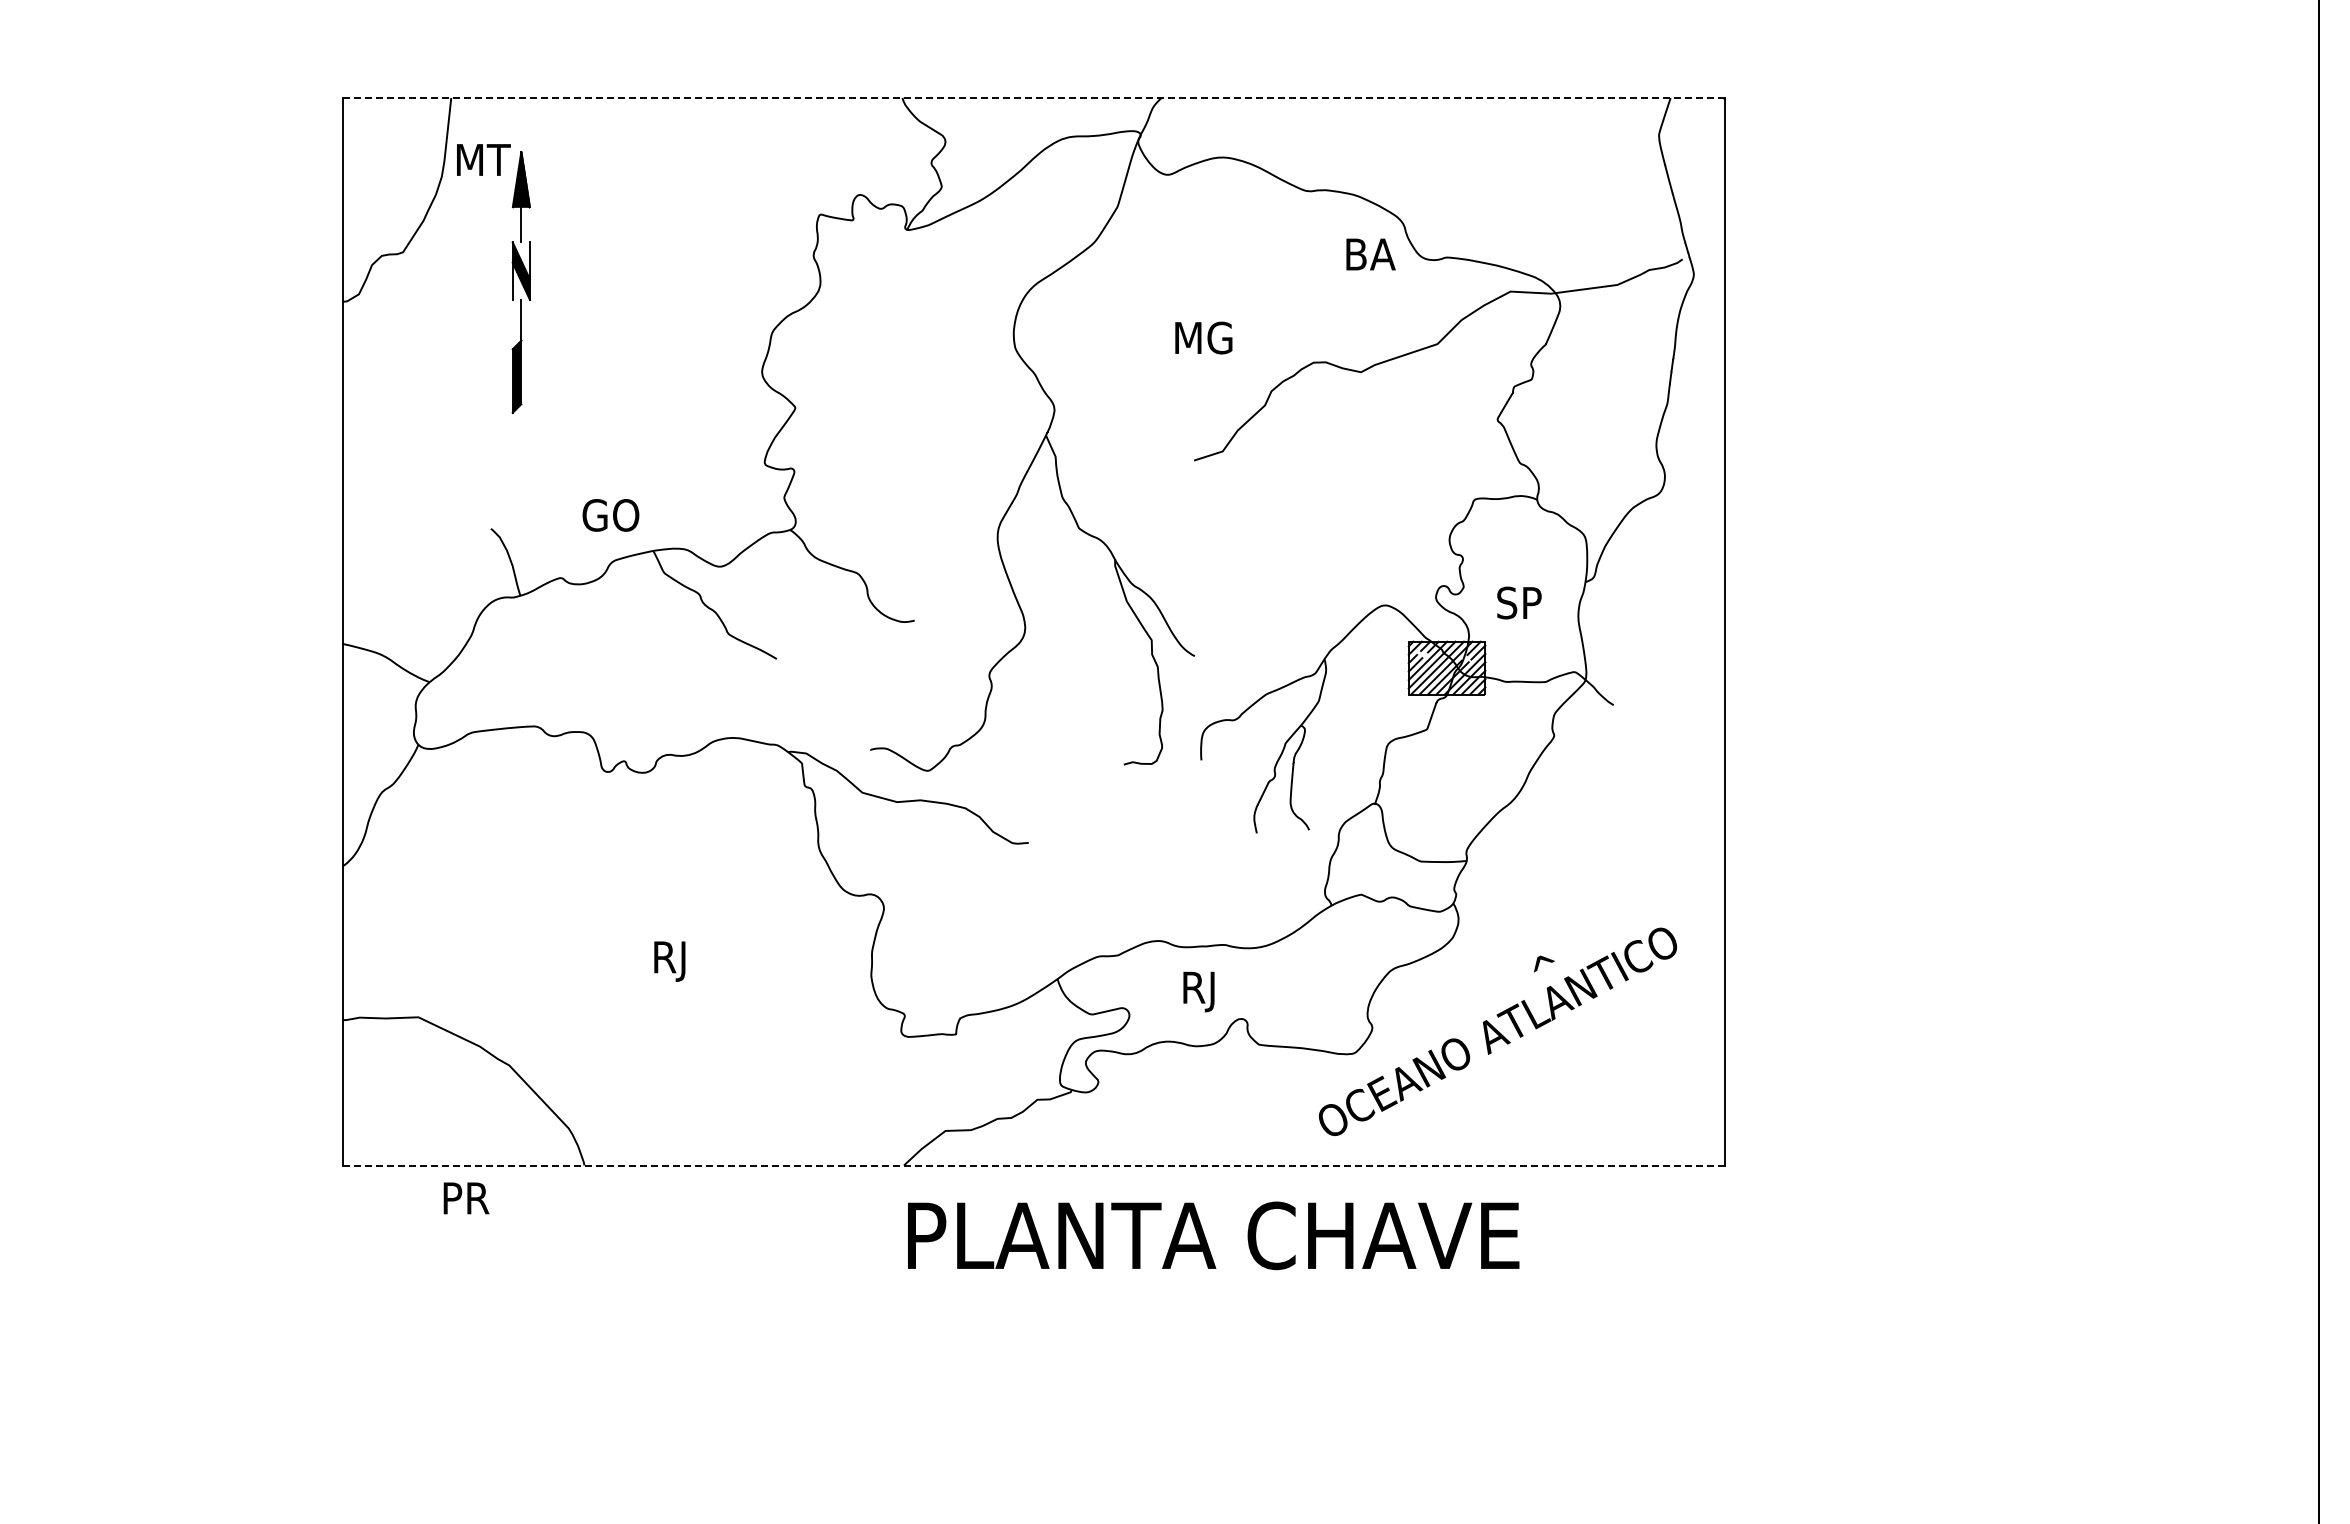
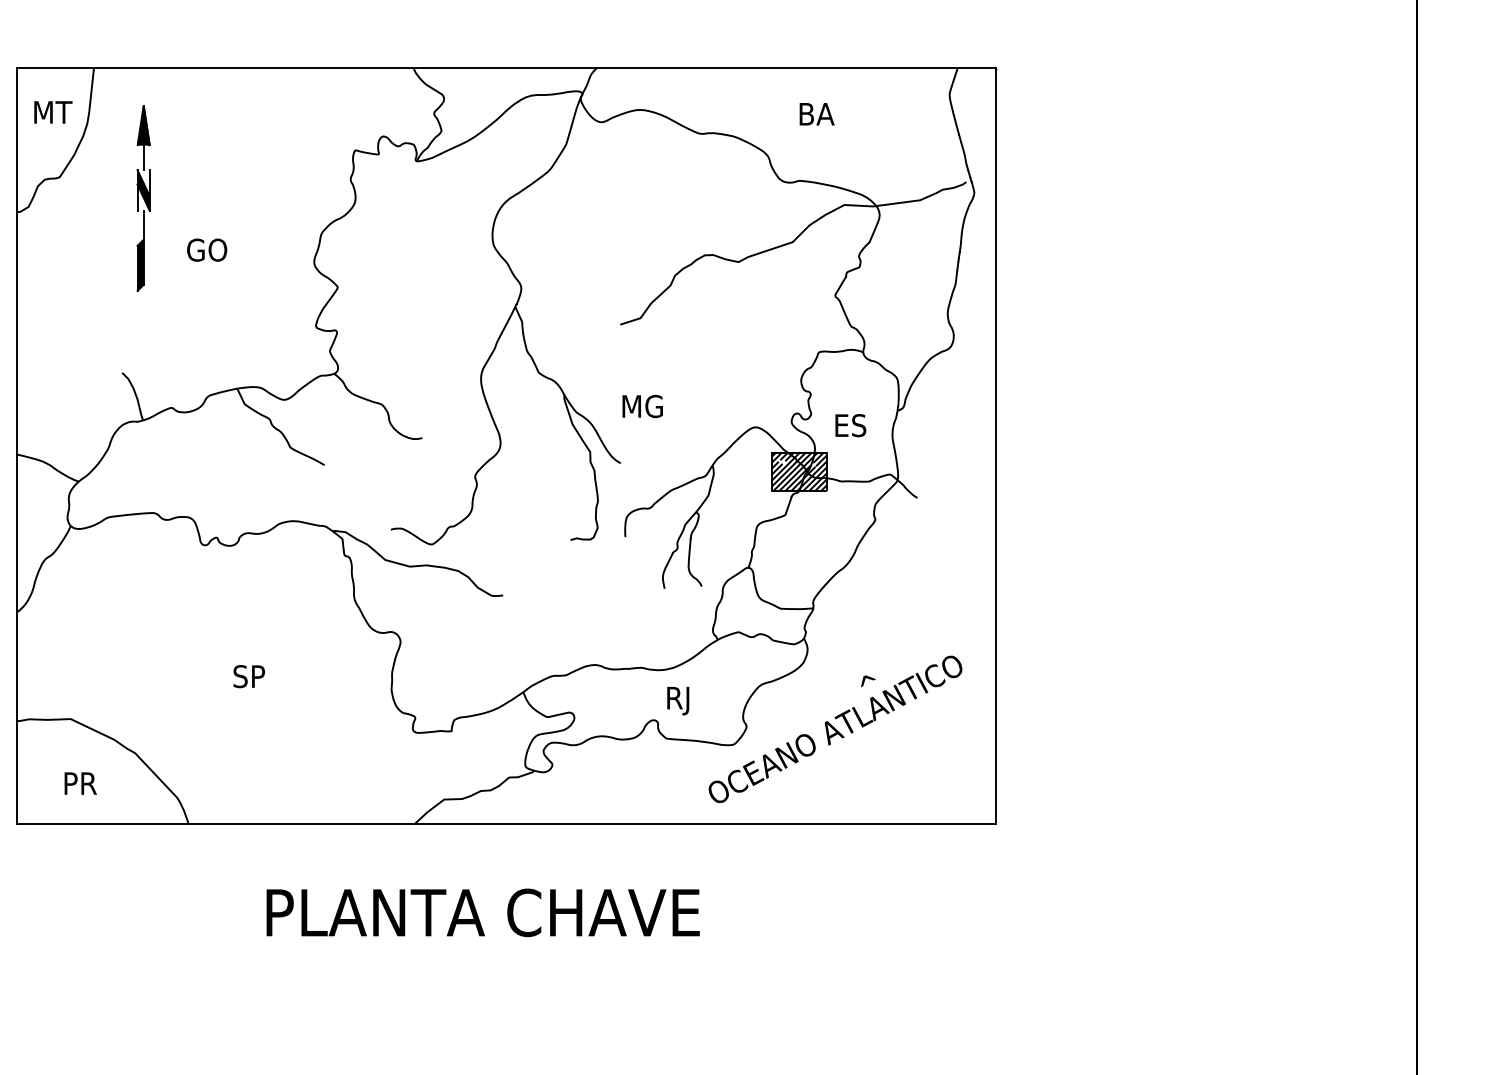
line: (1034, 97) -> (507, 67), dashed -> solid
text: (483, 159) -> (53, 112), moved
text: (1370, 254) -> (816, 114), moved
text: (1203, 337) -> (642, 406), moved
text: (610, 515) -> (206, 250), moved
text: (1519, 602) -> (850, 425), SP -> ES
text: (670, 961) -> (249, 679), RJ -> SP
text: (1198, 991) -> (677, 700), moved
line: (1034, 1165) -> (507, 824), dashed -> solid
text: (466, 1198) -> (80, 783), moved
text: (1213, 1235) -> (483, 912), moved

